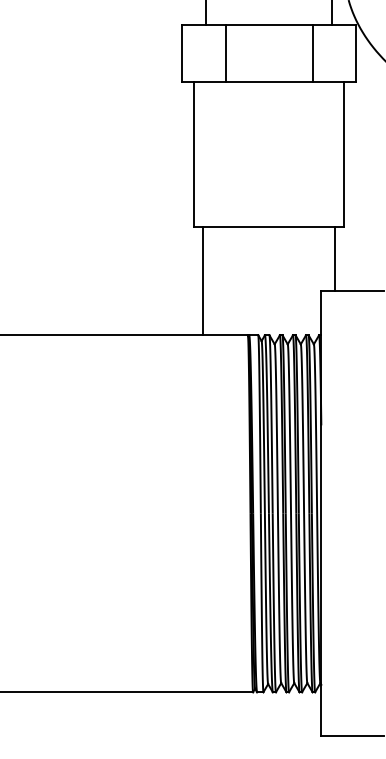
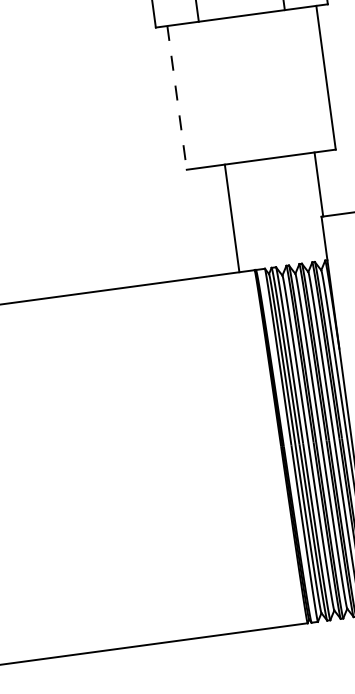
line: (194, 154) -> (177, 98), solid -> dashed
line: (335, 258) -> (319, 183), moved
line: (203, 280) -> (232, 217), moved

